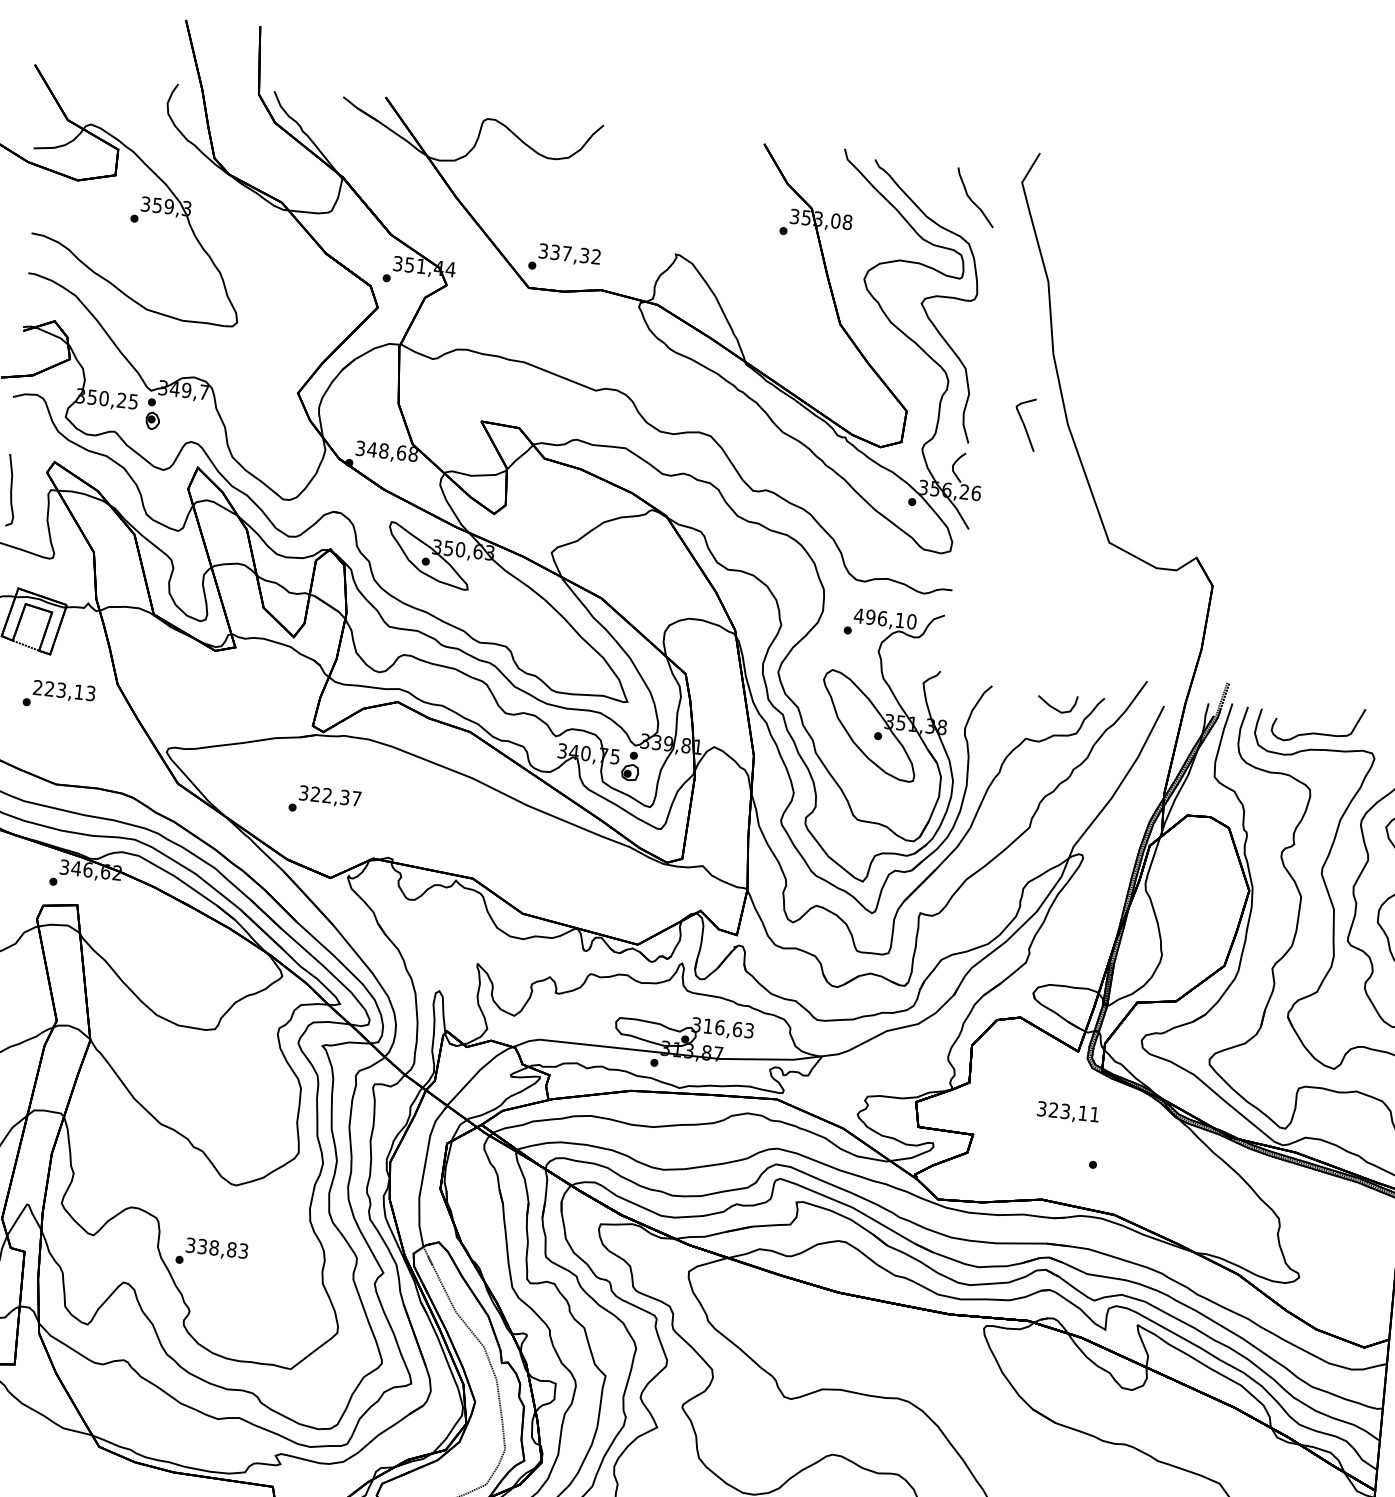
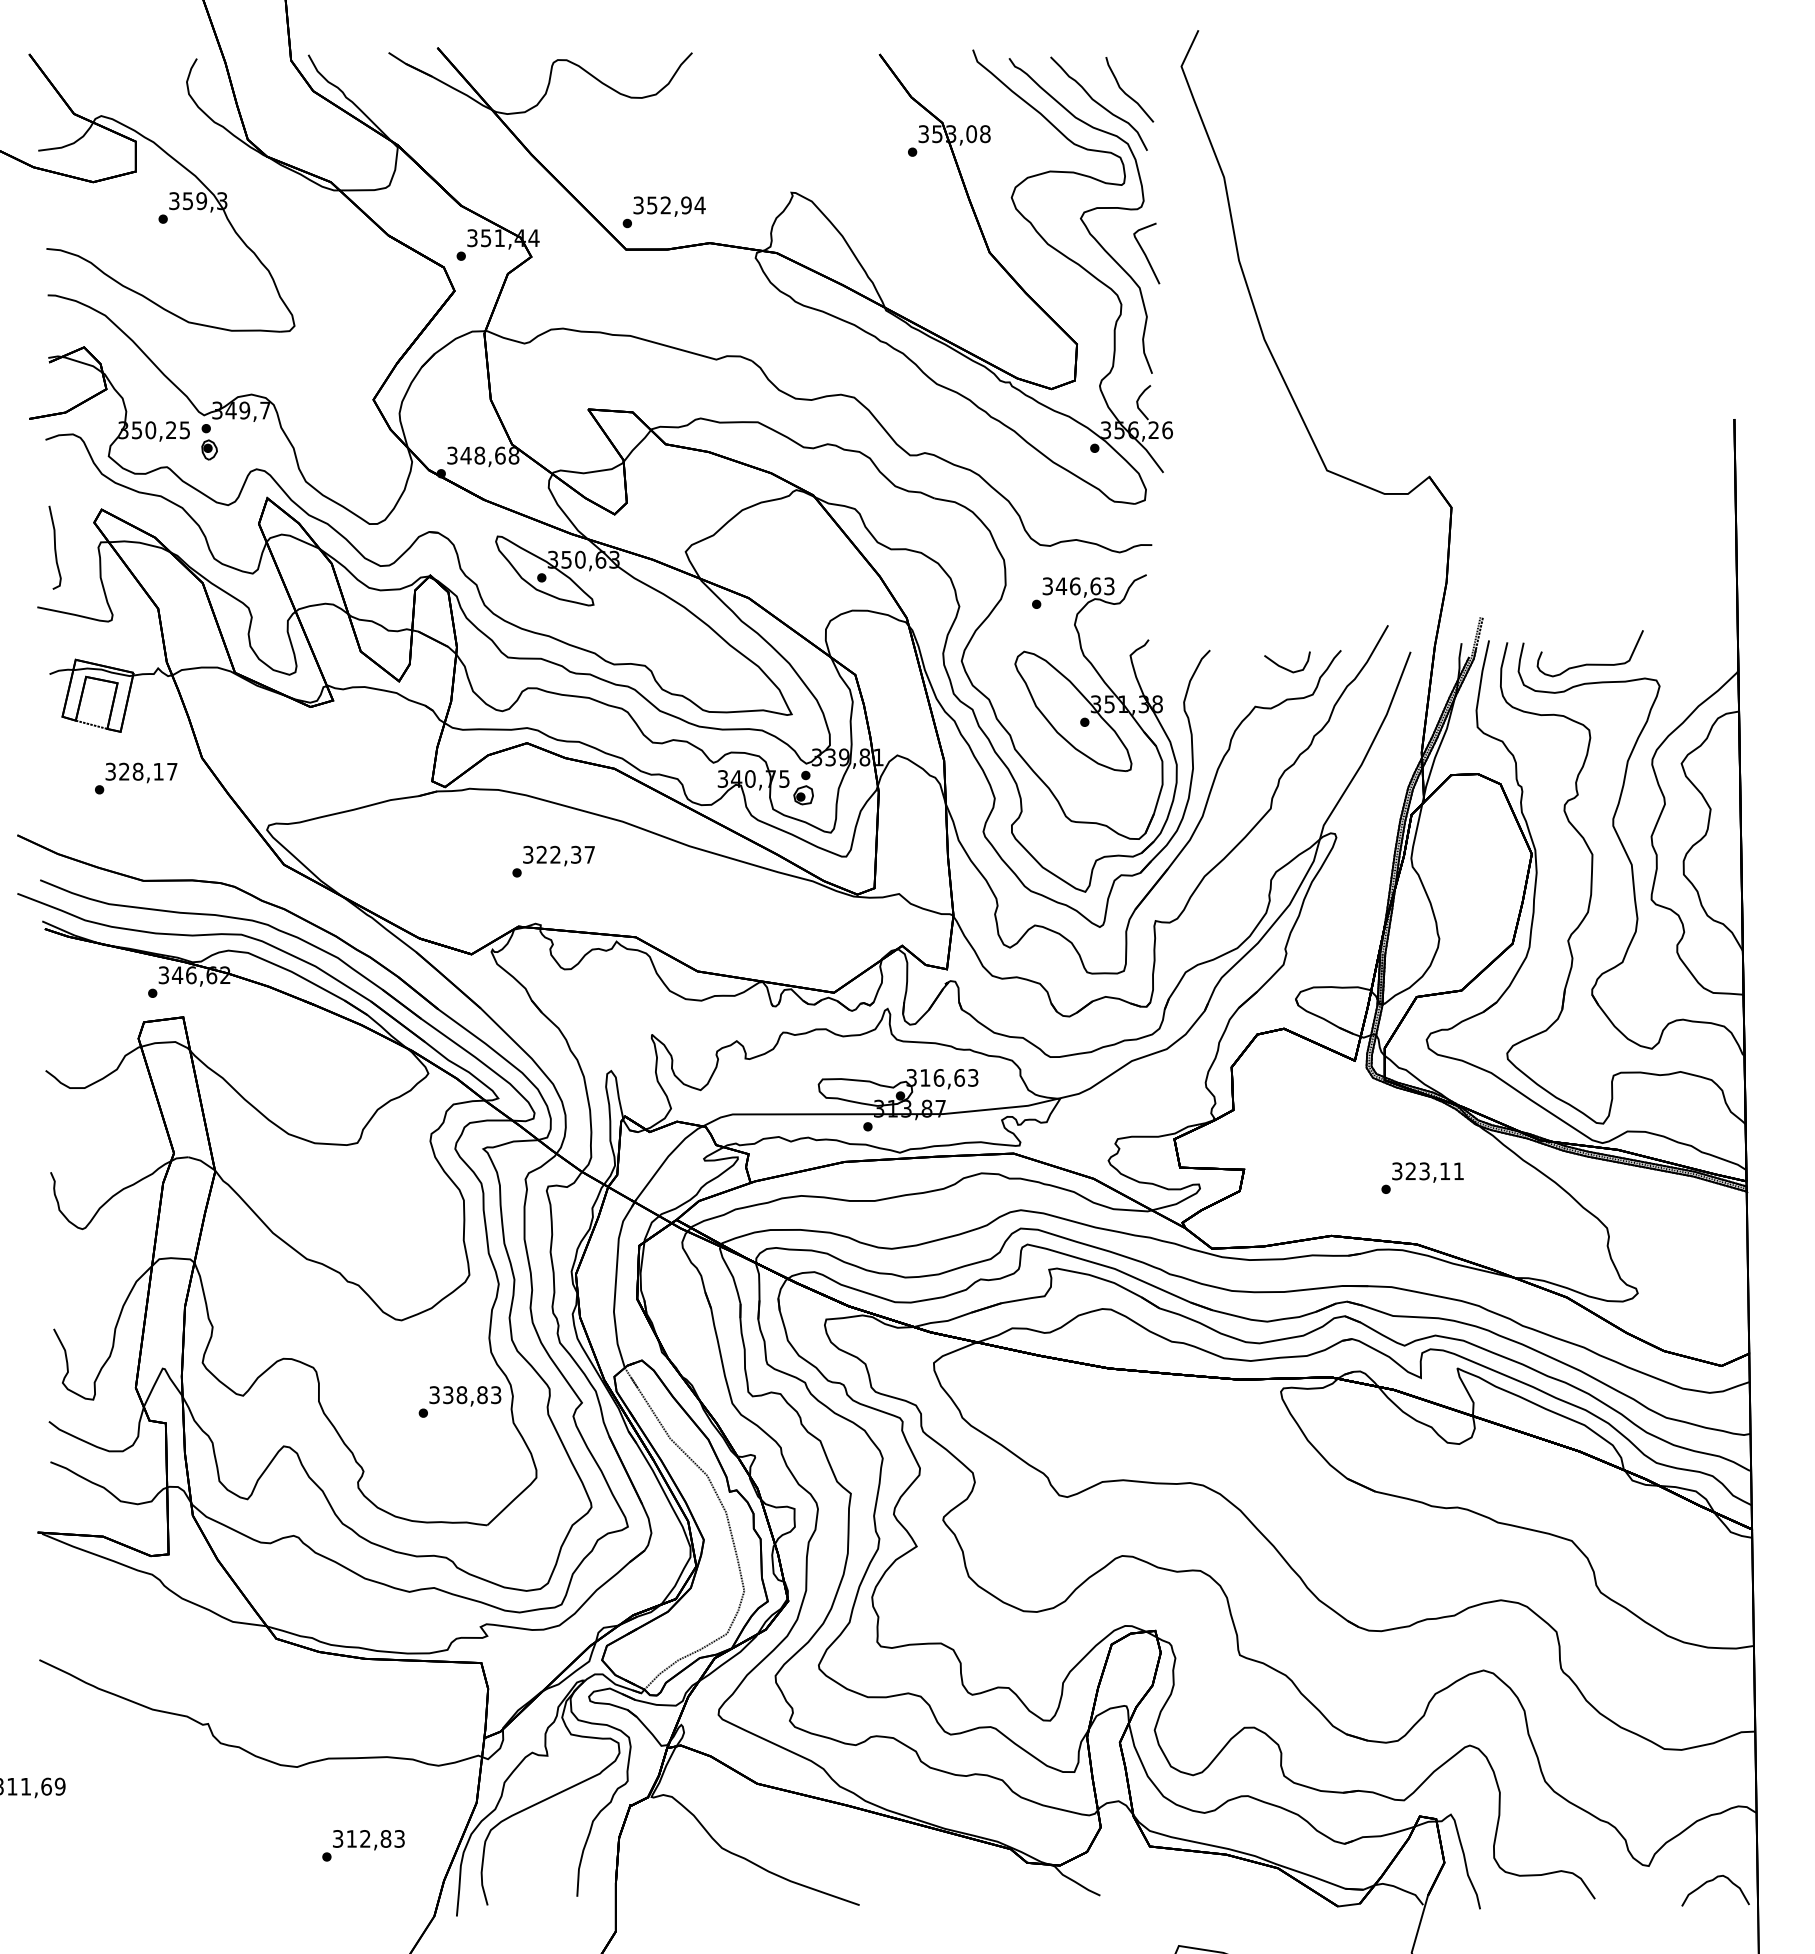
curve: (947, 206) -> (1098, 103), added
text: (576, 254) -> (676, 205), 337,32 -> 352,94
curve: (1024, 424) -> (1145, 253), moved
text: (885, 619) -> (1078, 586), 496,10 -> 346,63
text: (64, 690) -> (141, 771), 223,13 -> 328,17
text: (324, 801) -> (553, 861), moved
text: (1067, 1112) -> (1427, 1172), moved
text: (211, 1253) -> (459, 1401), moved

